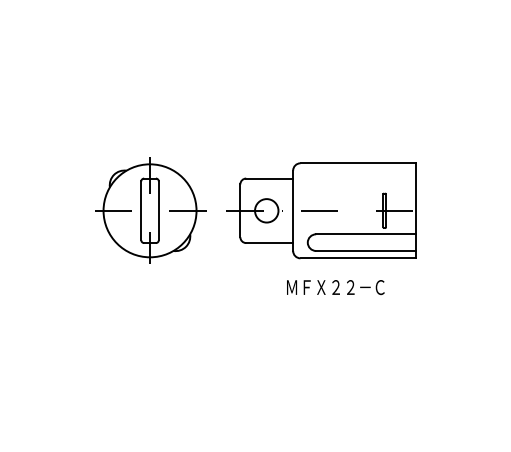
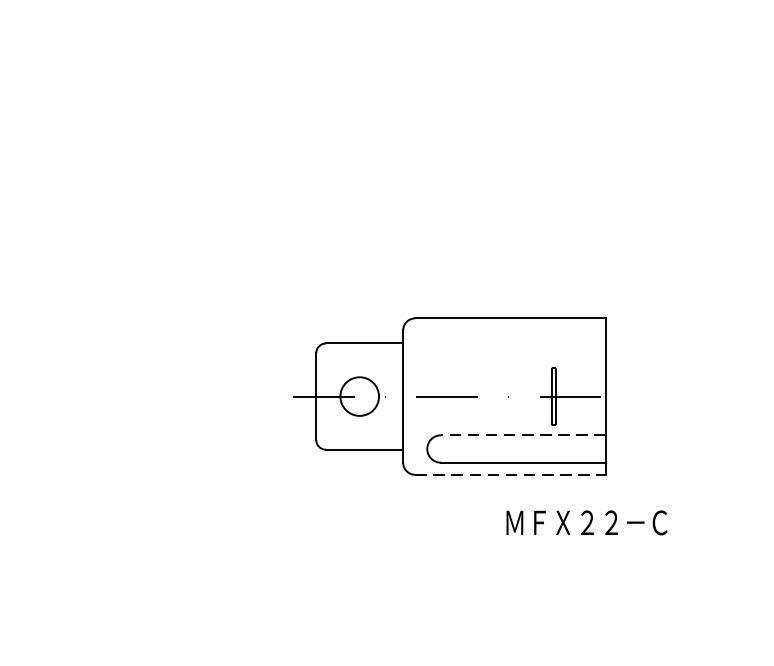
part: (150, 210) -> (168, 396), removed
line: (365, 234) -> (522, 435), solid -> dashed
line: (358, 258) -> (510, 475), solid -> dashed
text: (335, 287) -> (586, 522), moved

